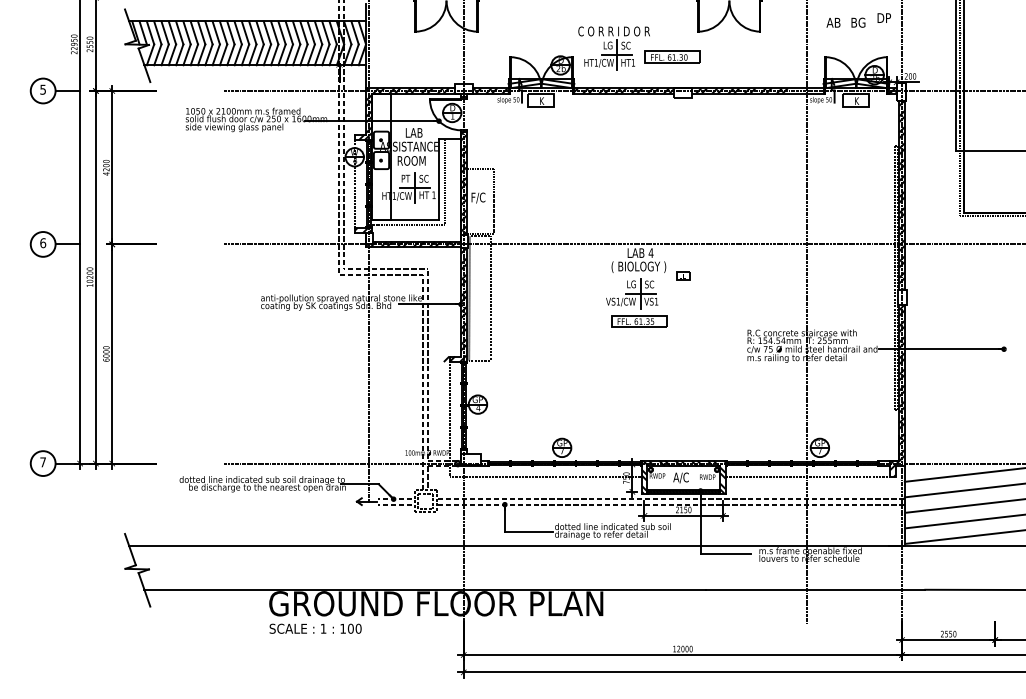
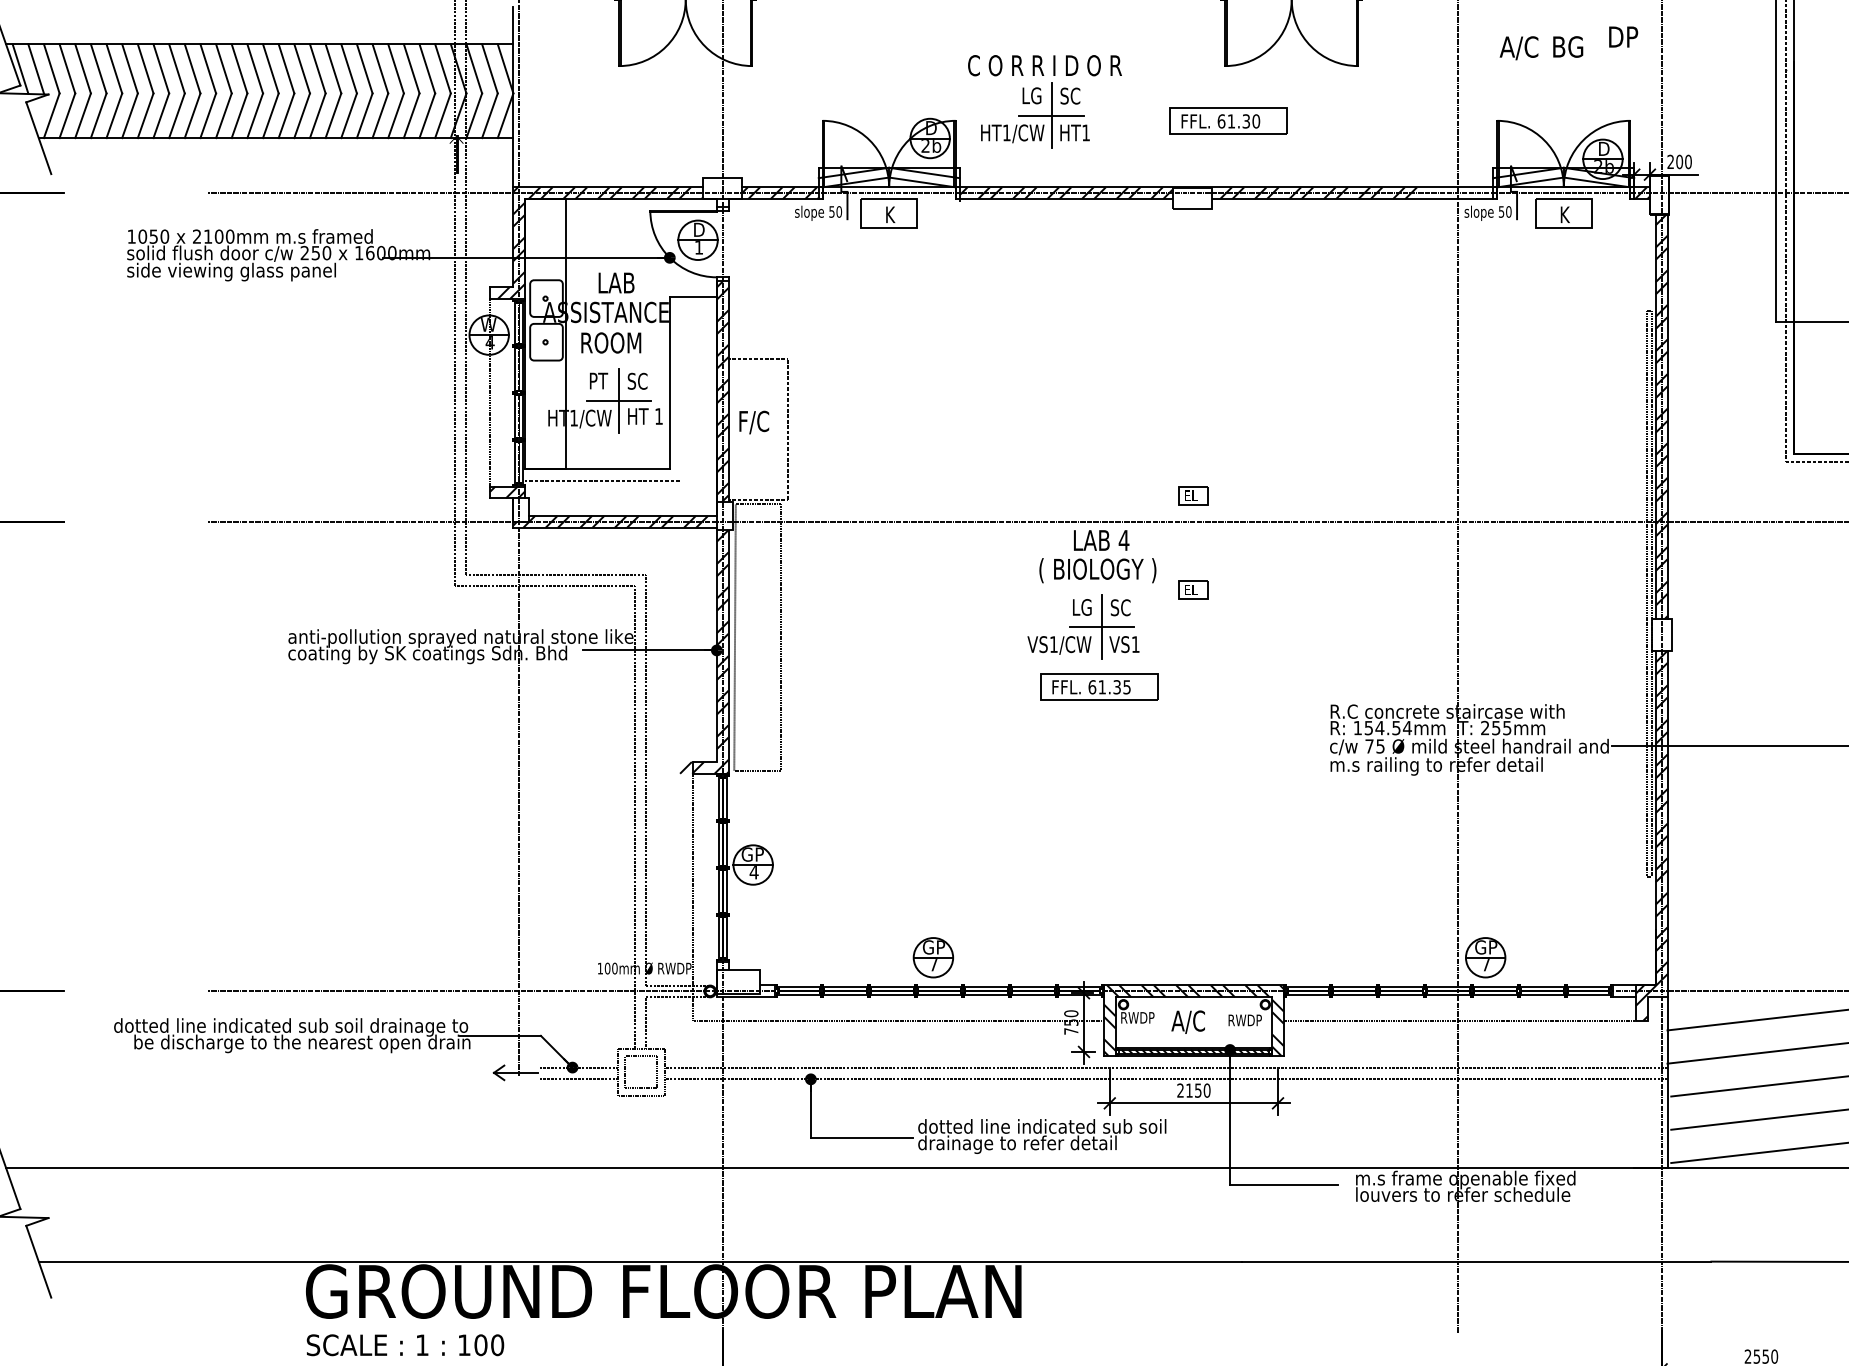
text: (839, 22) -> (1527, 46), AB -> A/C
part: (672, 56) -> (1227, 119), moved
line: (444, 182) -> (681, 389), removed
part: (683, 231) -> (1193, 494), added

